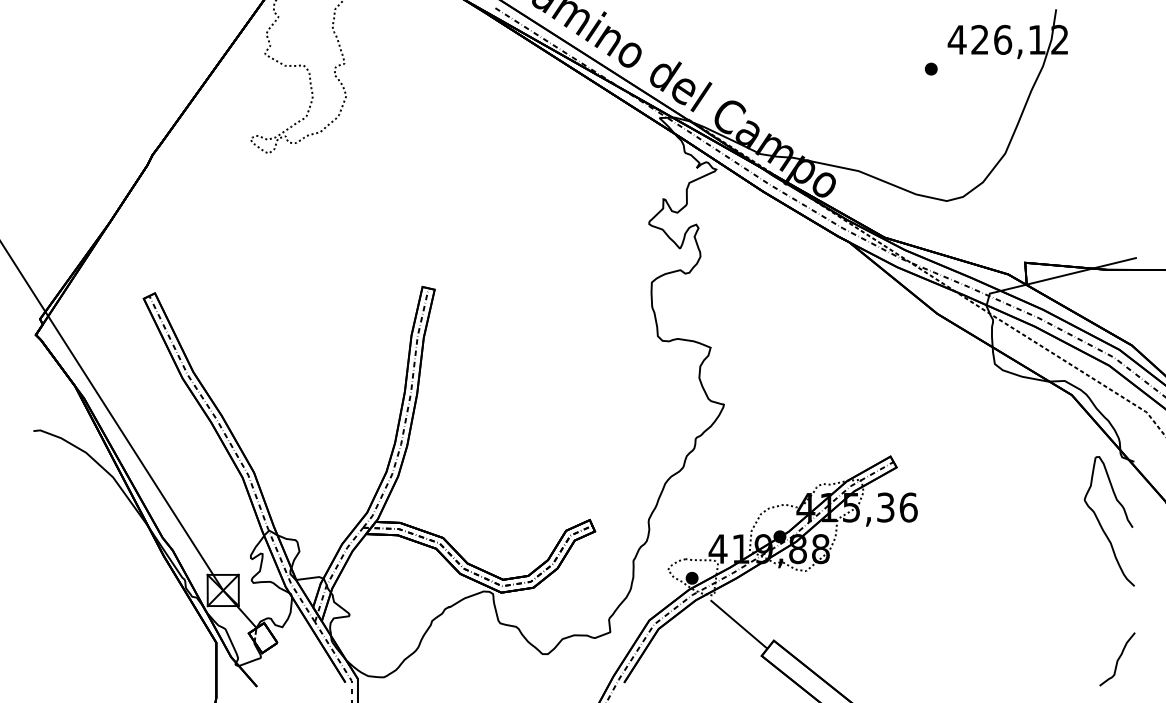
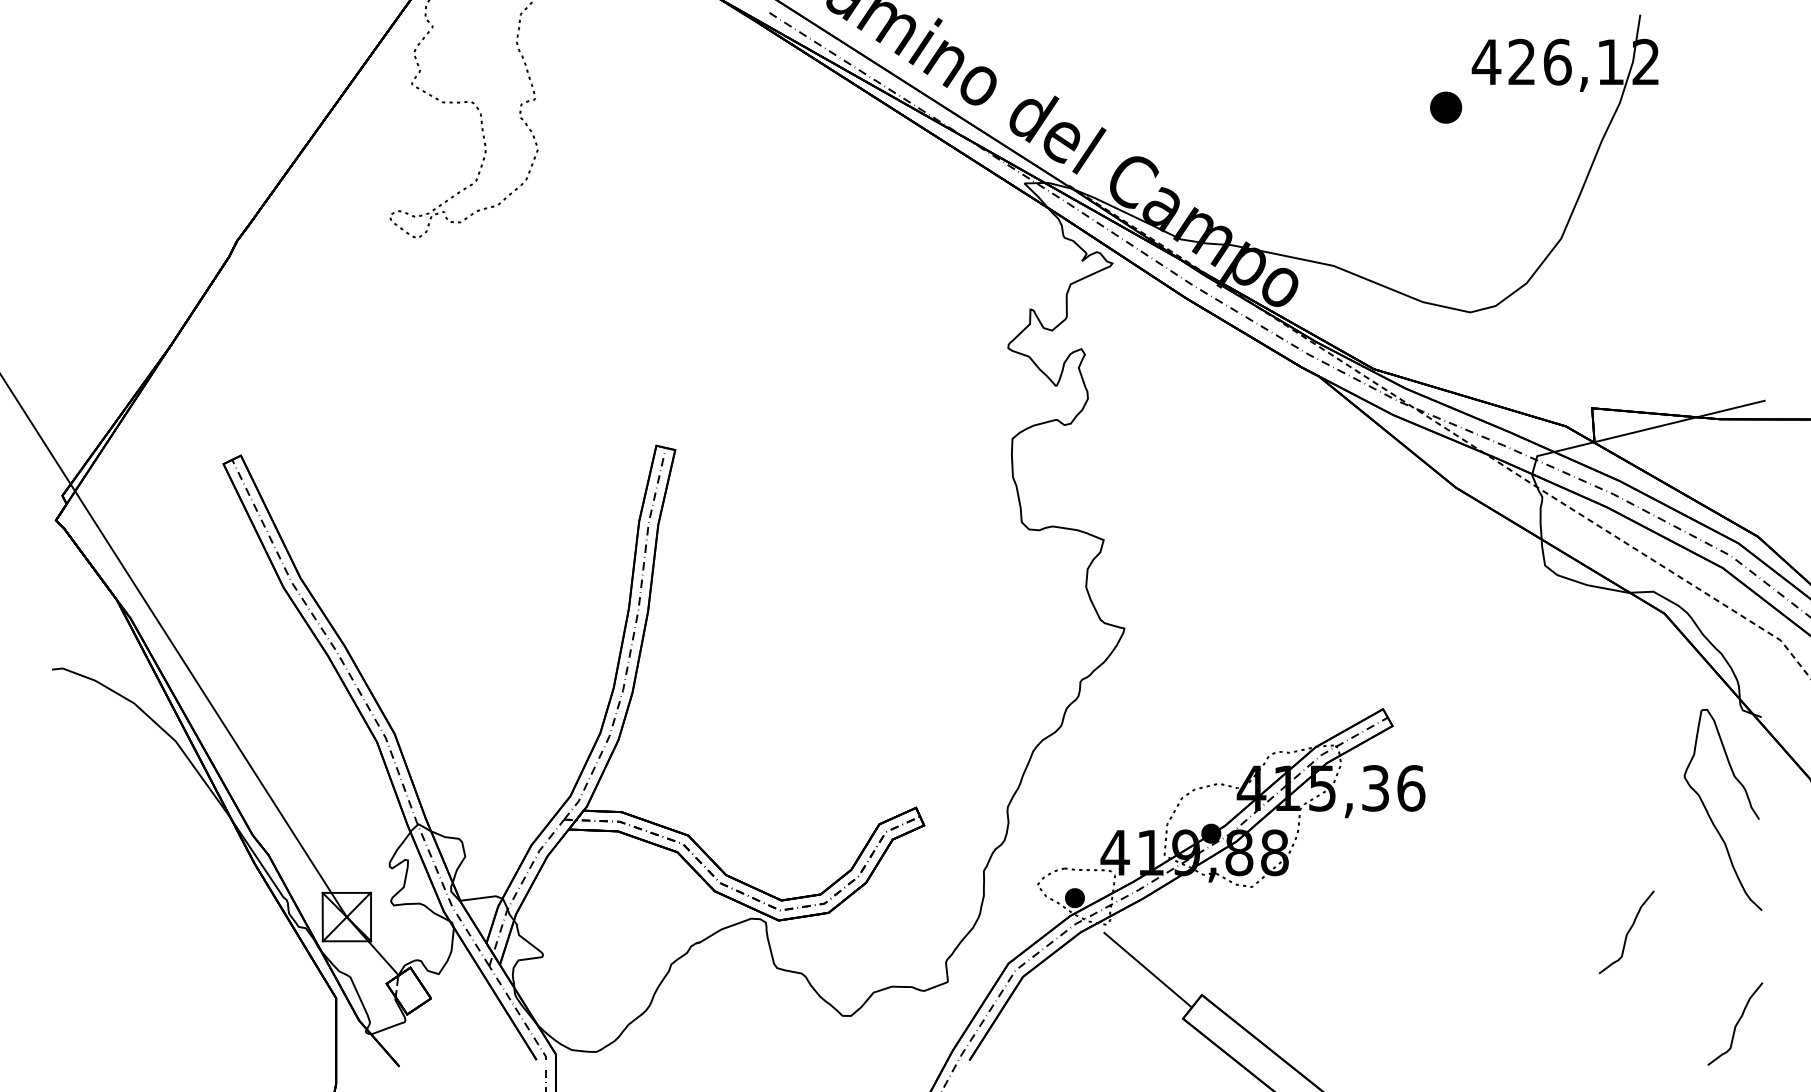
part: (931, 68) -> (1446, 106), size x1.6
curve: (1047, 600) -> (1626, 932), added

